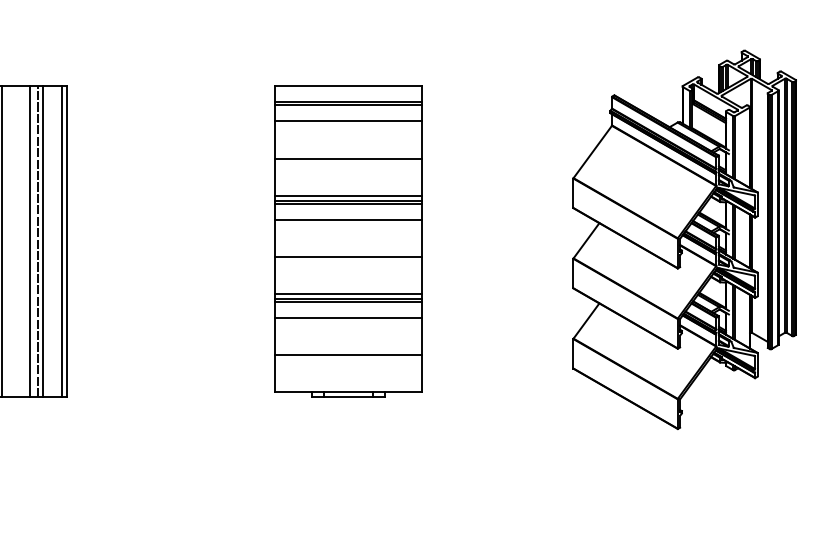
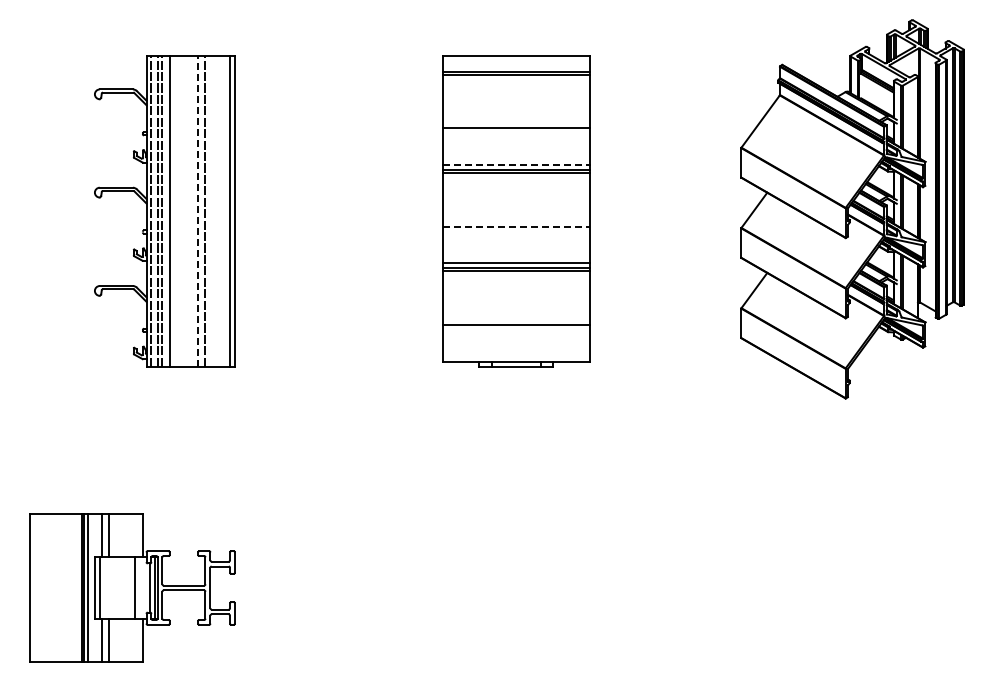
line: (348, 121) -> (516, 91), removed
line: (348, 195) -> (516, 165), solid -> dashed
line: (348, 219) -> (516, 189), removed
line: (42, 240) -> (210, 210), removed
line: (30, 241) -> (198, 211), solid -> dashed
line: (348, 256) -> (516, 226), solid -> dashed
line: (348, 317) -> (516, 287), removed

